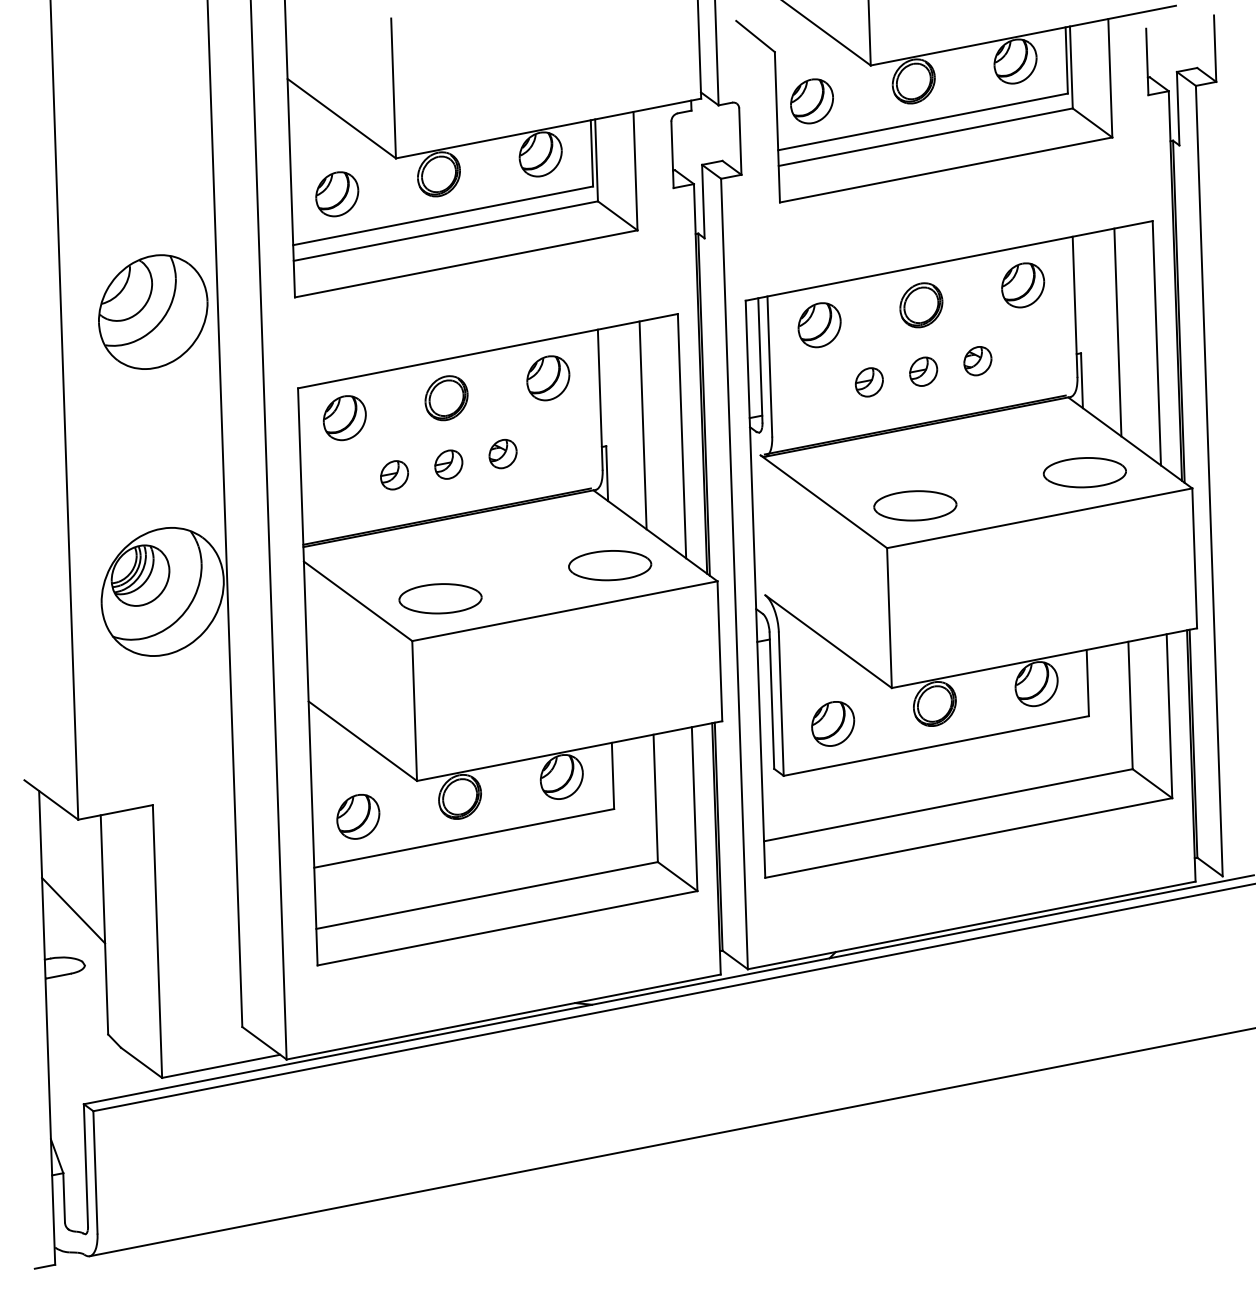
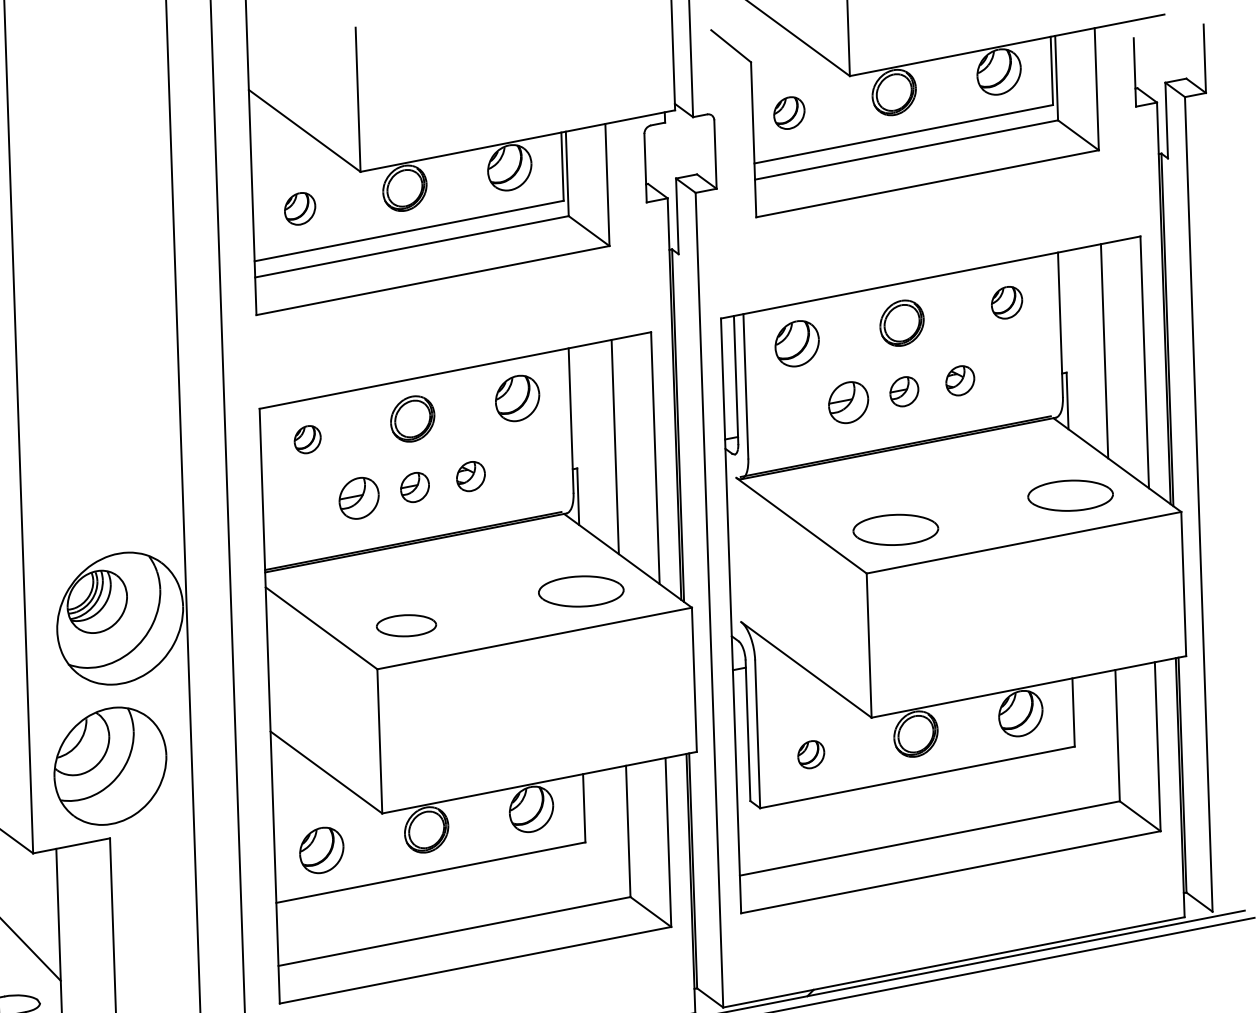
part: (811, 101) -> (788, 113), size x0.7
part: (337, 194) -> (300, 209), size x0.7
part: (1023, 285) -> (1007, 302), size x0.7
part: (153, 311) -> (110, 765), moved
part: (868, 382) -> (847, 402), size x1.4
part: (344, 418) -> (307, 439), size x0.6
part: (394, 475) -> (359, 498), size x1.4
part: (440, 598) -> (406, 625), size x0.7
part: (833, 723) -> (811, 754), size x0.6

